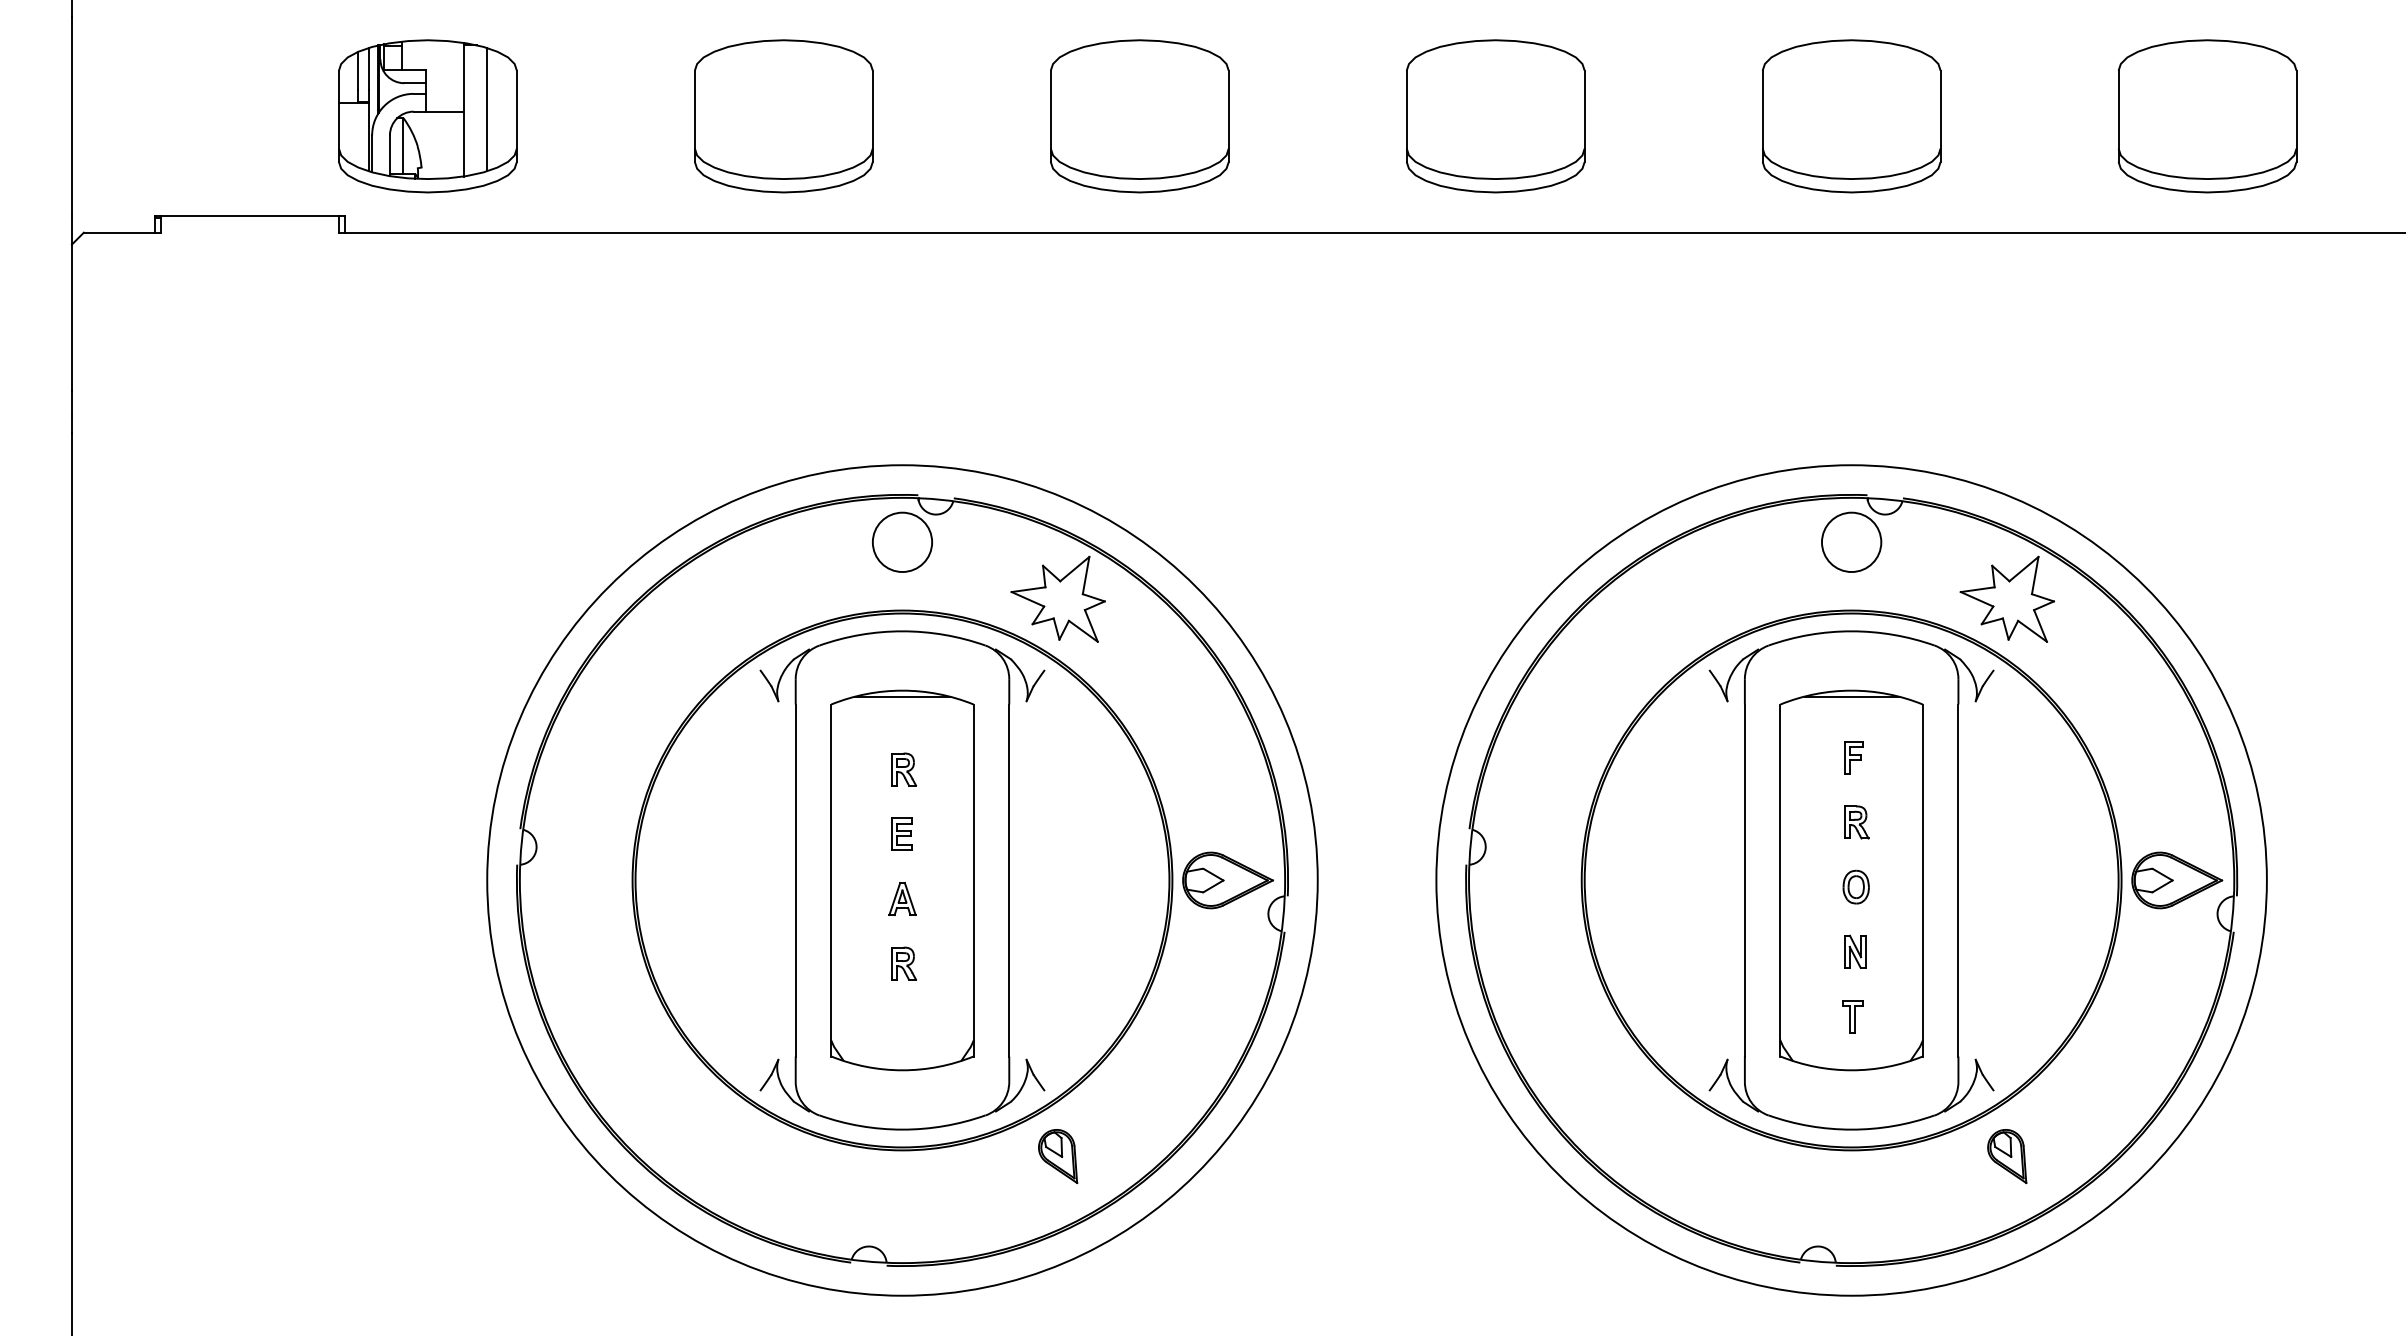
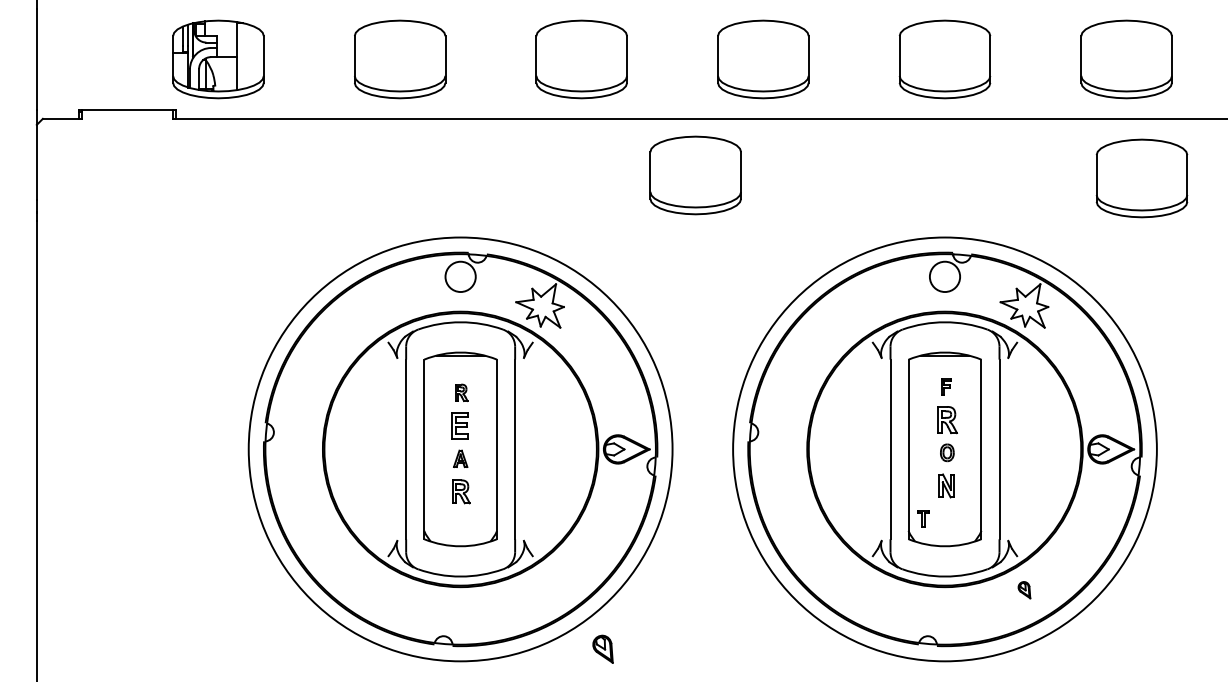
line: (486, 108) -> (248, 55), removed
part: (1362, 343) -> (695, 175), added
part: (2236, 349) -> (1141, 178), added
part: (1856, 821) -> (947, 419), size x1.6
part: (902, 833) -> (460, 425), size x1.6
part: (1854, 951) -> (946, 485), size x1.4
part: (904, 962) -> (461, 491), size x1.4
part: (1852, 1015) -> (923, 518), moved
part: (1057, 1154) -> (602, 648), moved
part: (2007, 1154) -> (1024, 589), size x0.6

